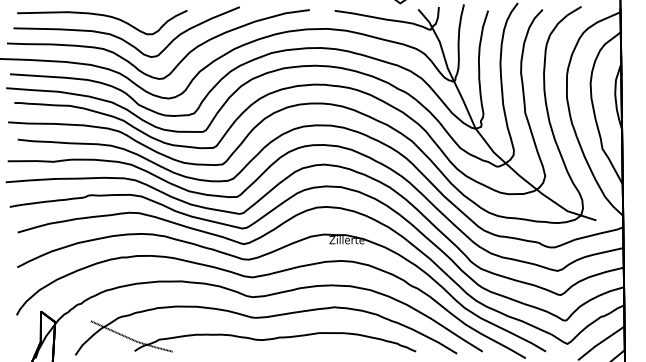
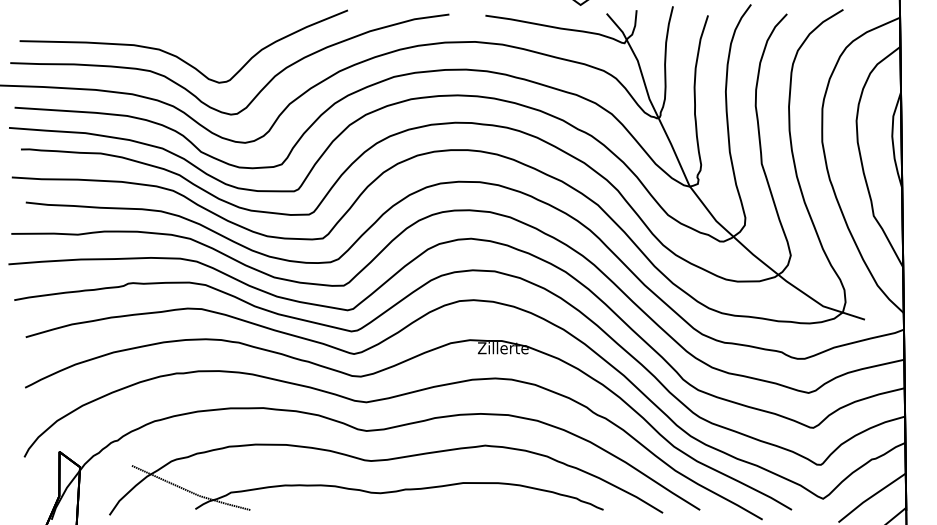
curve: (103, 16) -> (150, 23), removed

